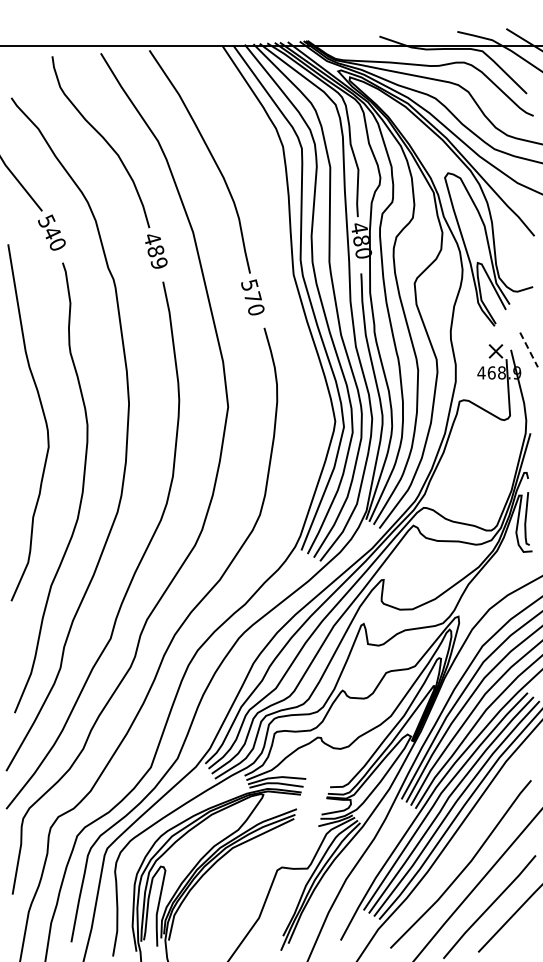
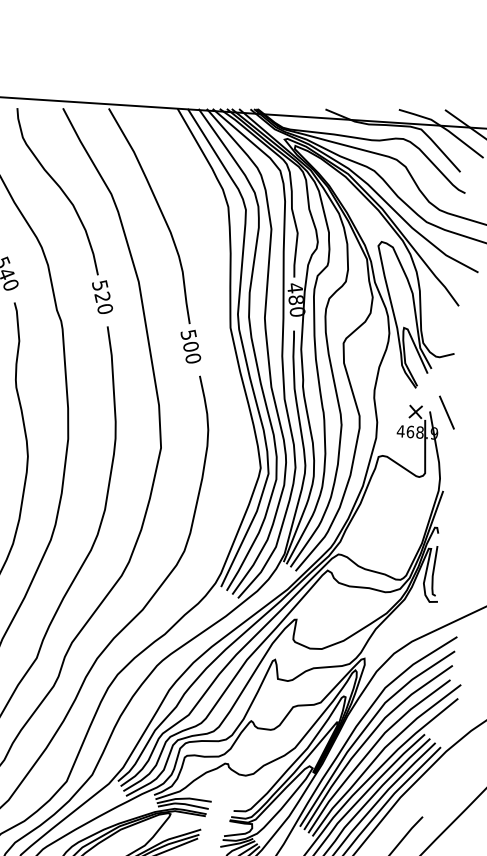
text: (154, 250) -> (101, 296), 489 -> 520
text: (252, 297) -> (190, 346), 570 -> 500
line: (529, 349) -> (447, 412), dashed -> solid

